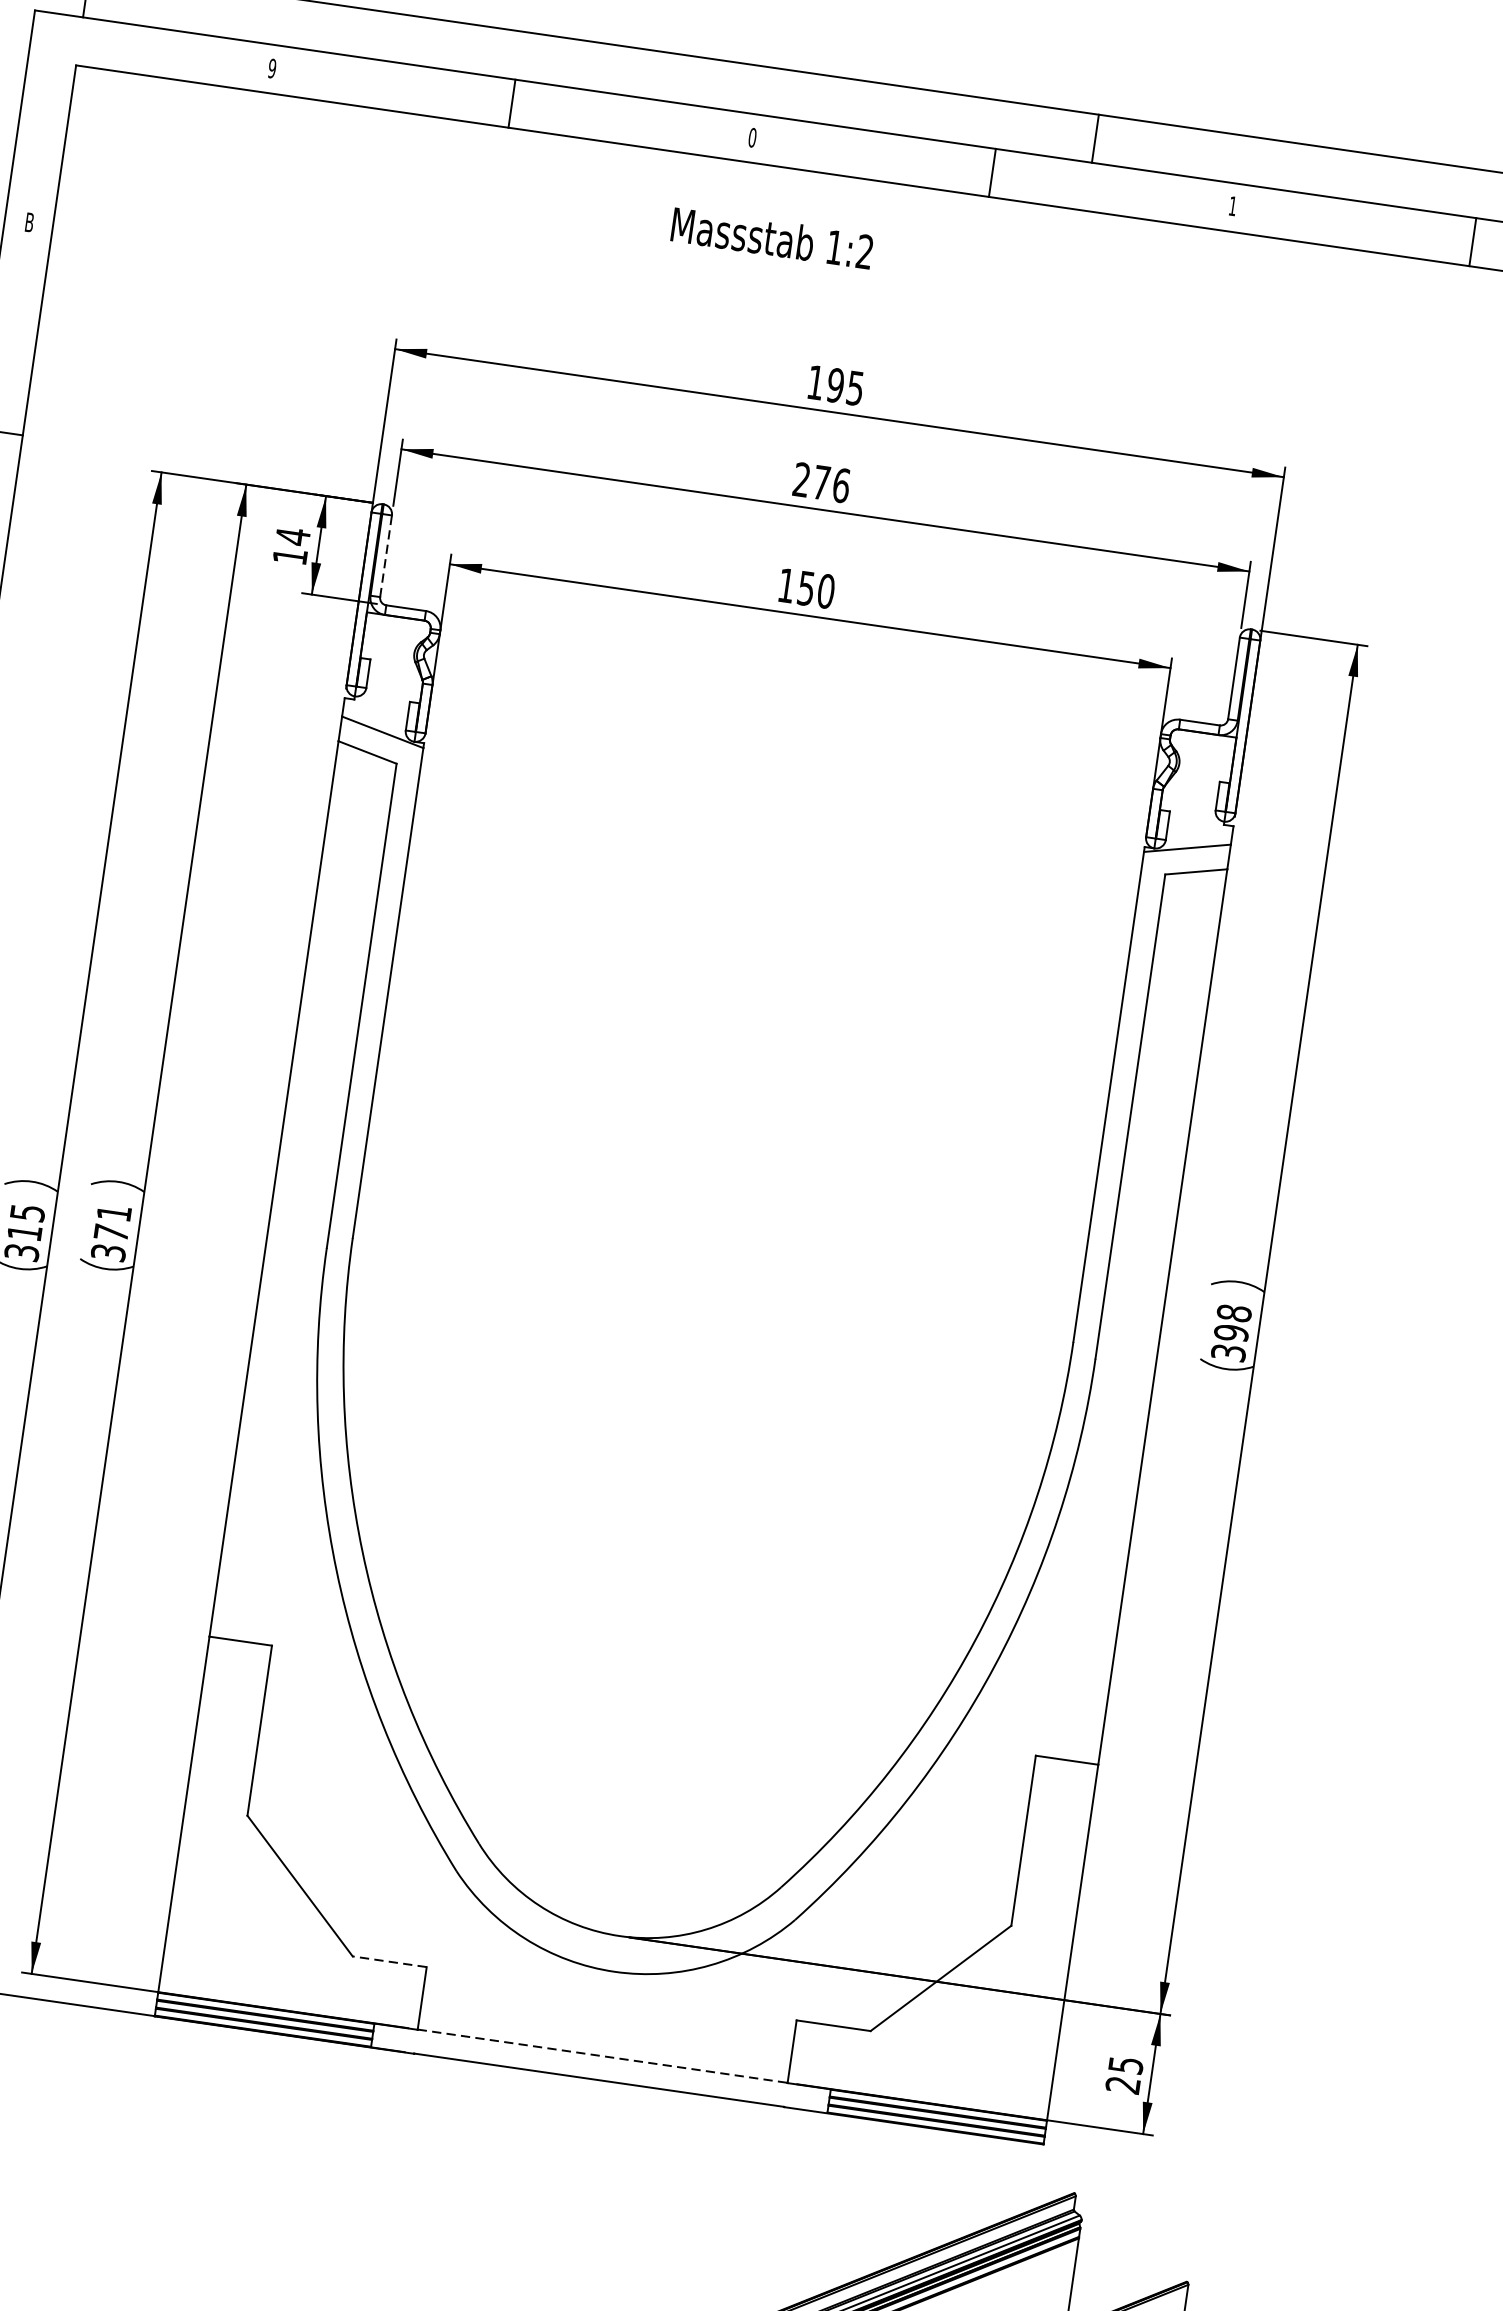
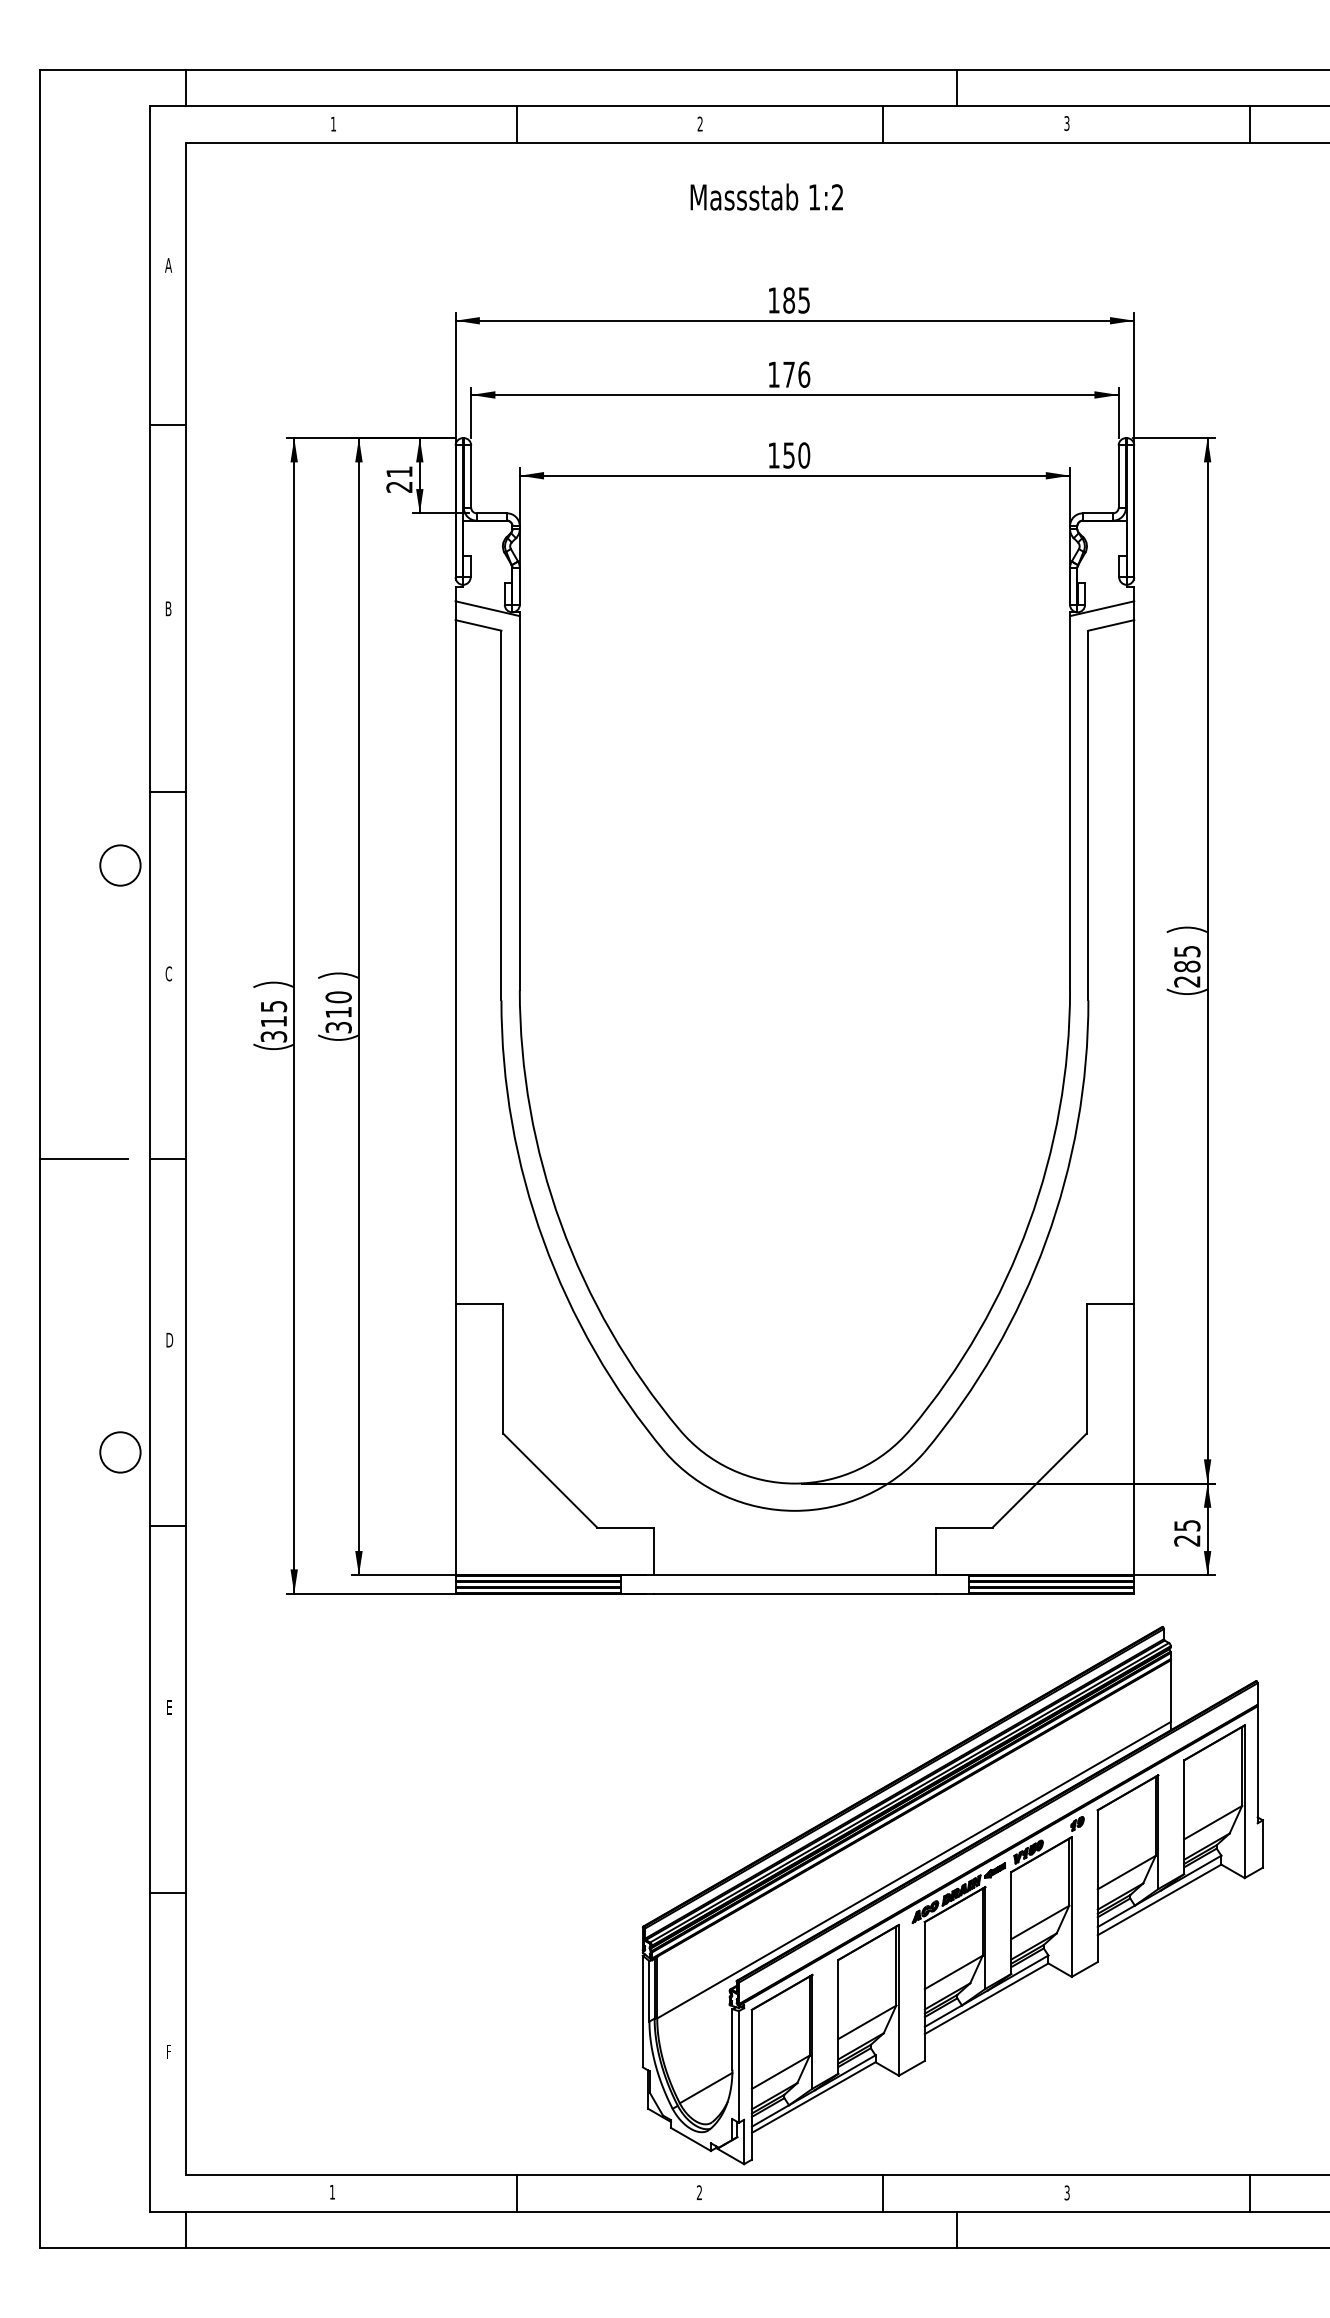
text: (272, 67) -> (333, 123), 9 -> 1
text: (751, 136) -> (699, 123), 0 -> 2
text: (1232, 206) -> (1066, 123), 1 -> 3
text: (29, 222) -> (168, 265), B -> A
text: (771, 237) -> (766, 196), moved
text: (836, 385) -> (789, 300), 195 -> 185
text: (801, 479) -> (773, 374), 276 -> 176
text: (291, 545) -> (399, 478), 14 -> 21
line: (386, 556) -> (471, 476), dashed -> solid
text: (112, 1222) -> (338, 1004), 371 -> 310
text: (1231, 1332) -> (1187, 966), 398 -> 285
line: (388, 1961) -> (624, 1527), dashed -> solid
line: (603, 2056) -> (795, 1575), dashed -> solid

